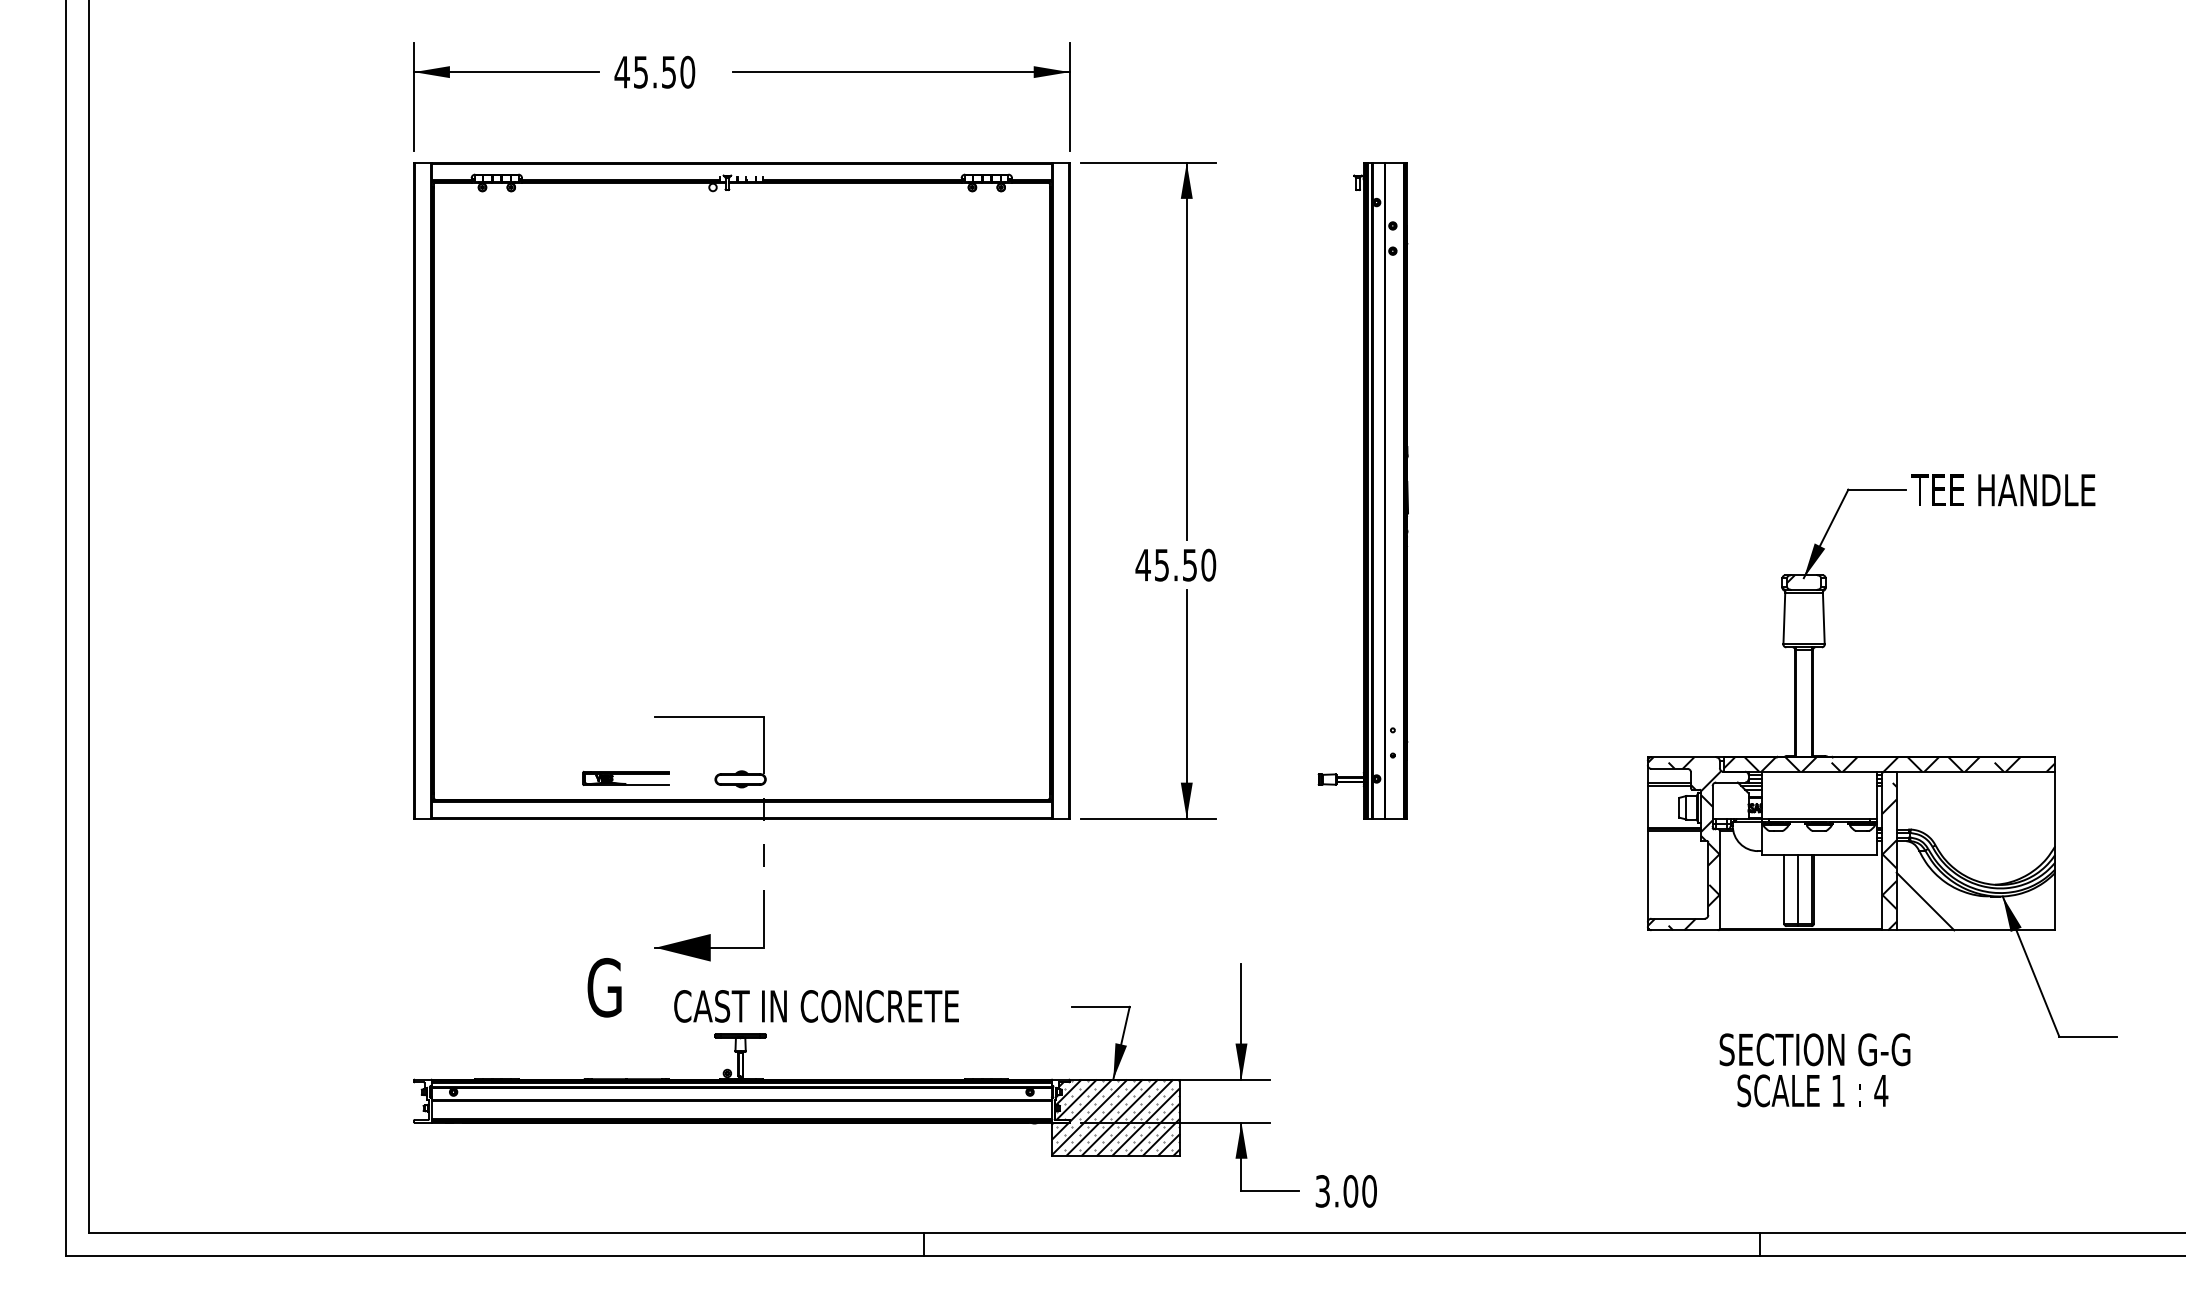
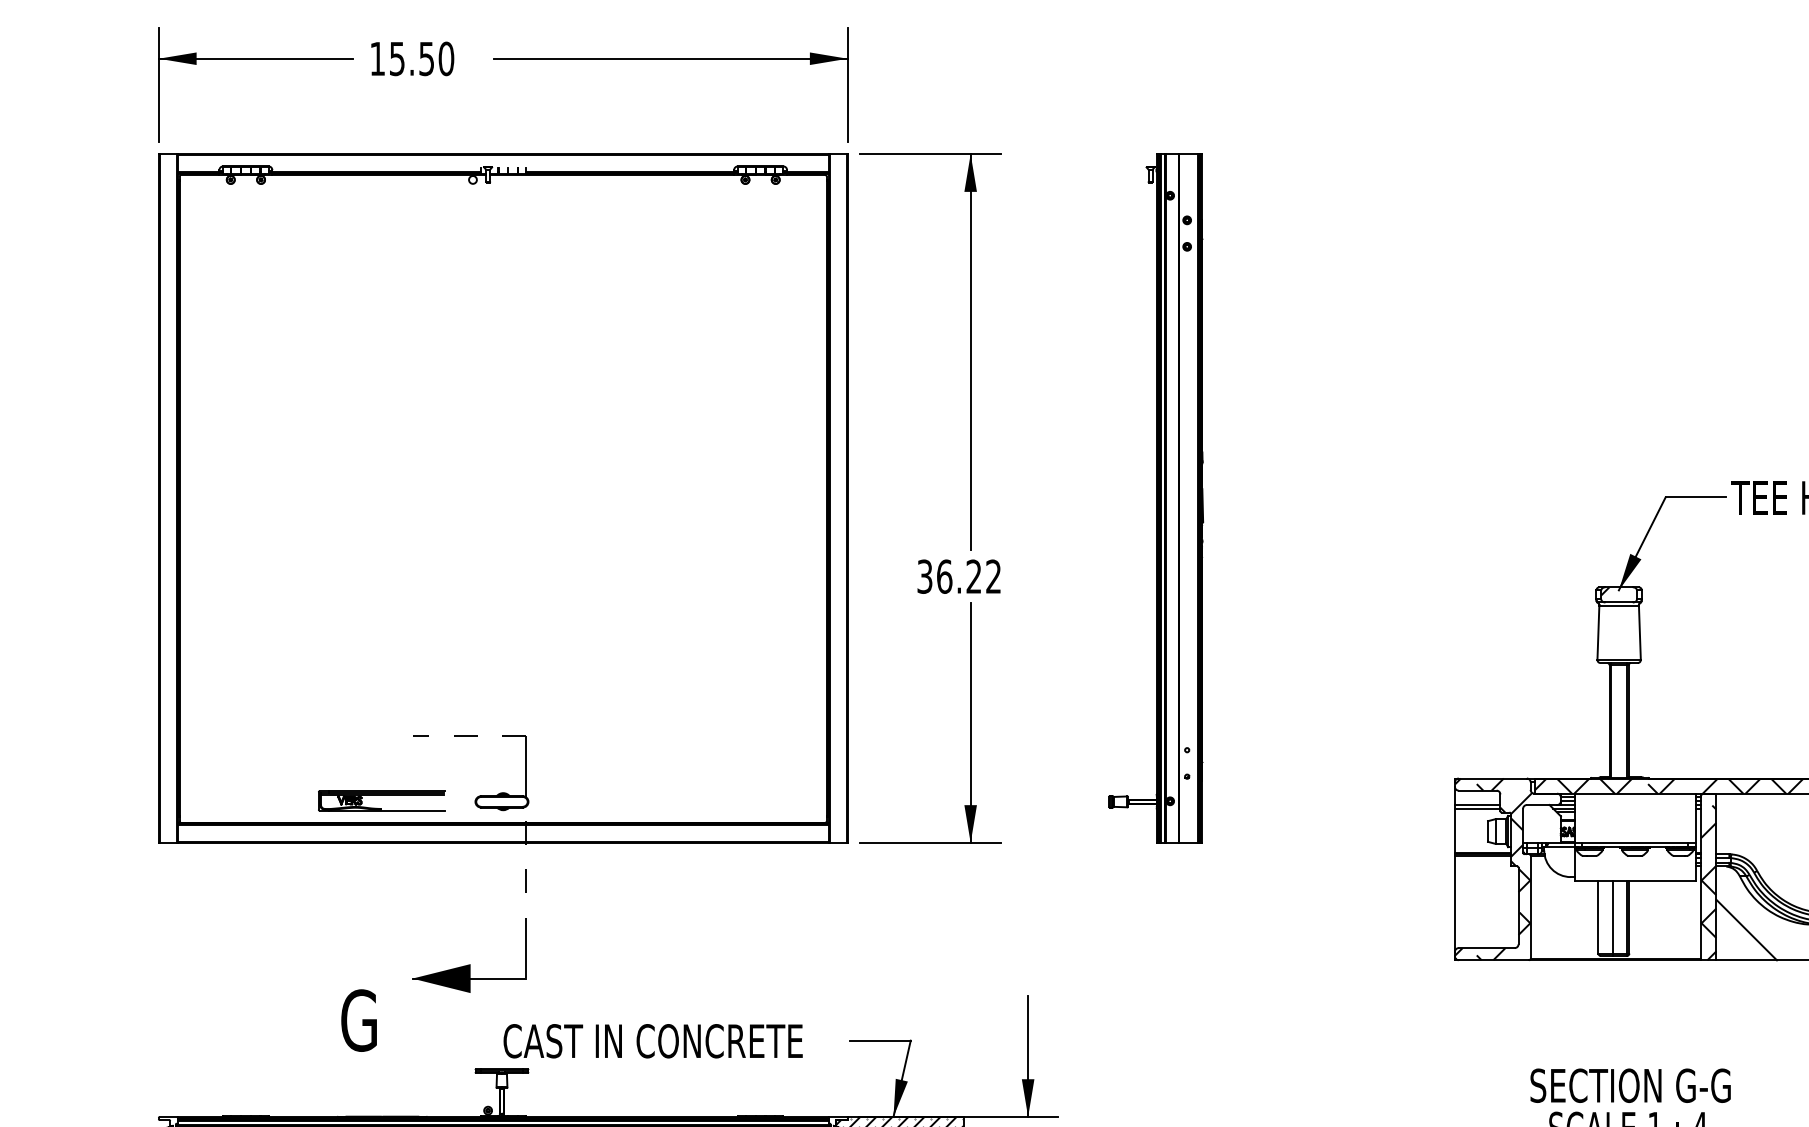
text: (621, 72) -> (376, 59), 45.50 -> 15.50
text: (1175, 564) -> (958, 575), 45.50 -> 36.22
line: (709, 716) -> (469, 735), solid -> dashed
part: (625, 777) -> (381, 799), size x1.4
text: (816, 1006) -> (653, 1041), moved

